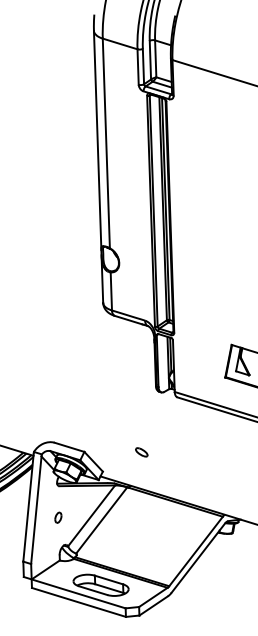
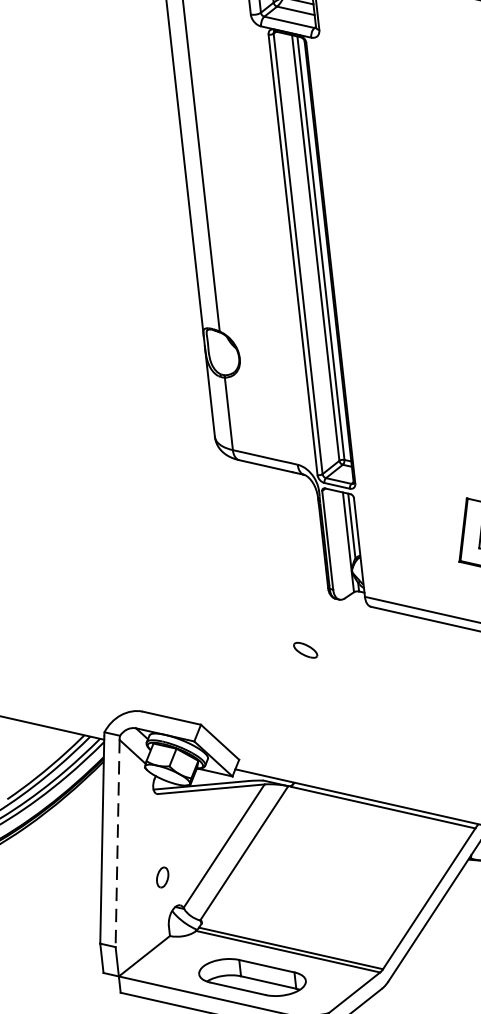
part: (141, 452) -> (305, 650), moved
line: (36, 510) -> (117, 843), solid -> dashed
part: (58, 517) -> (162, 877), moved

